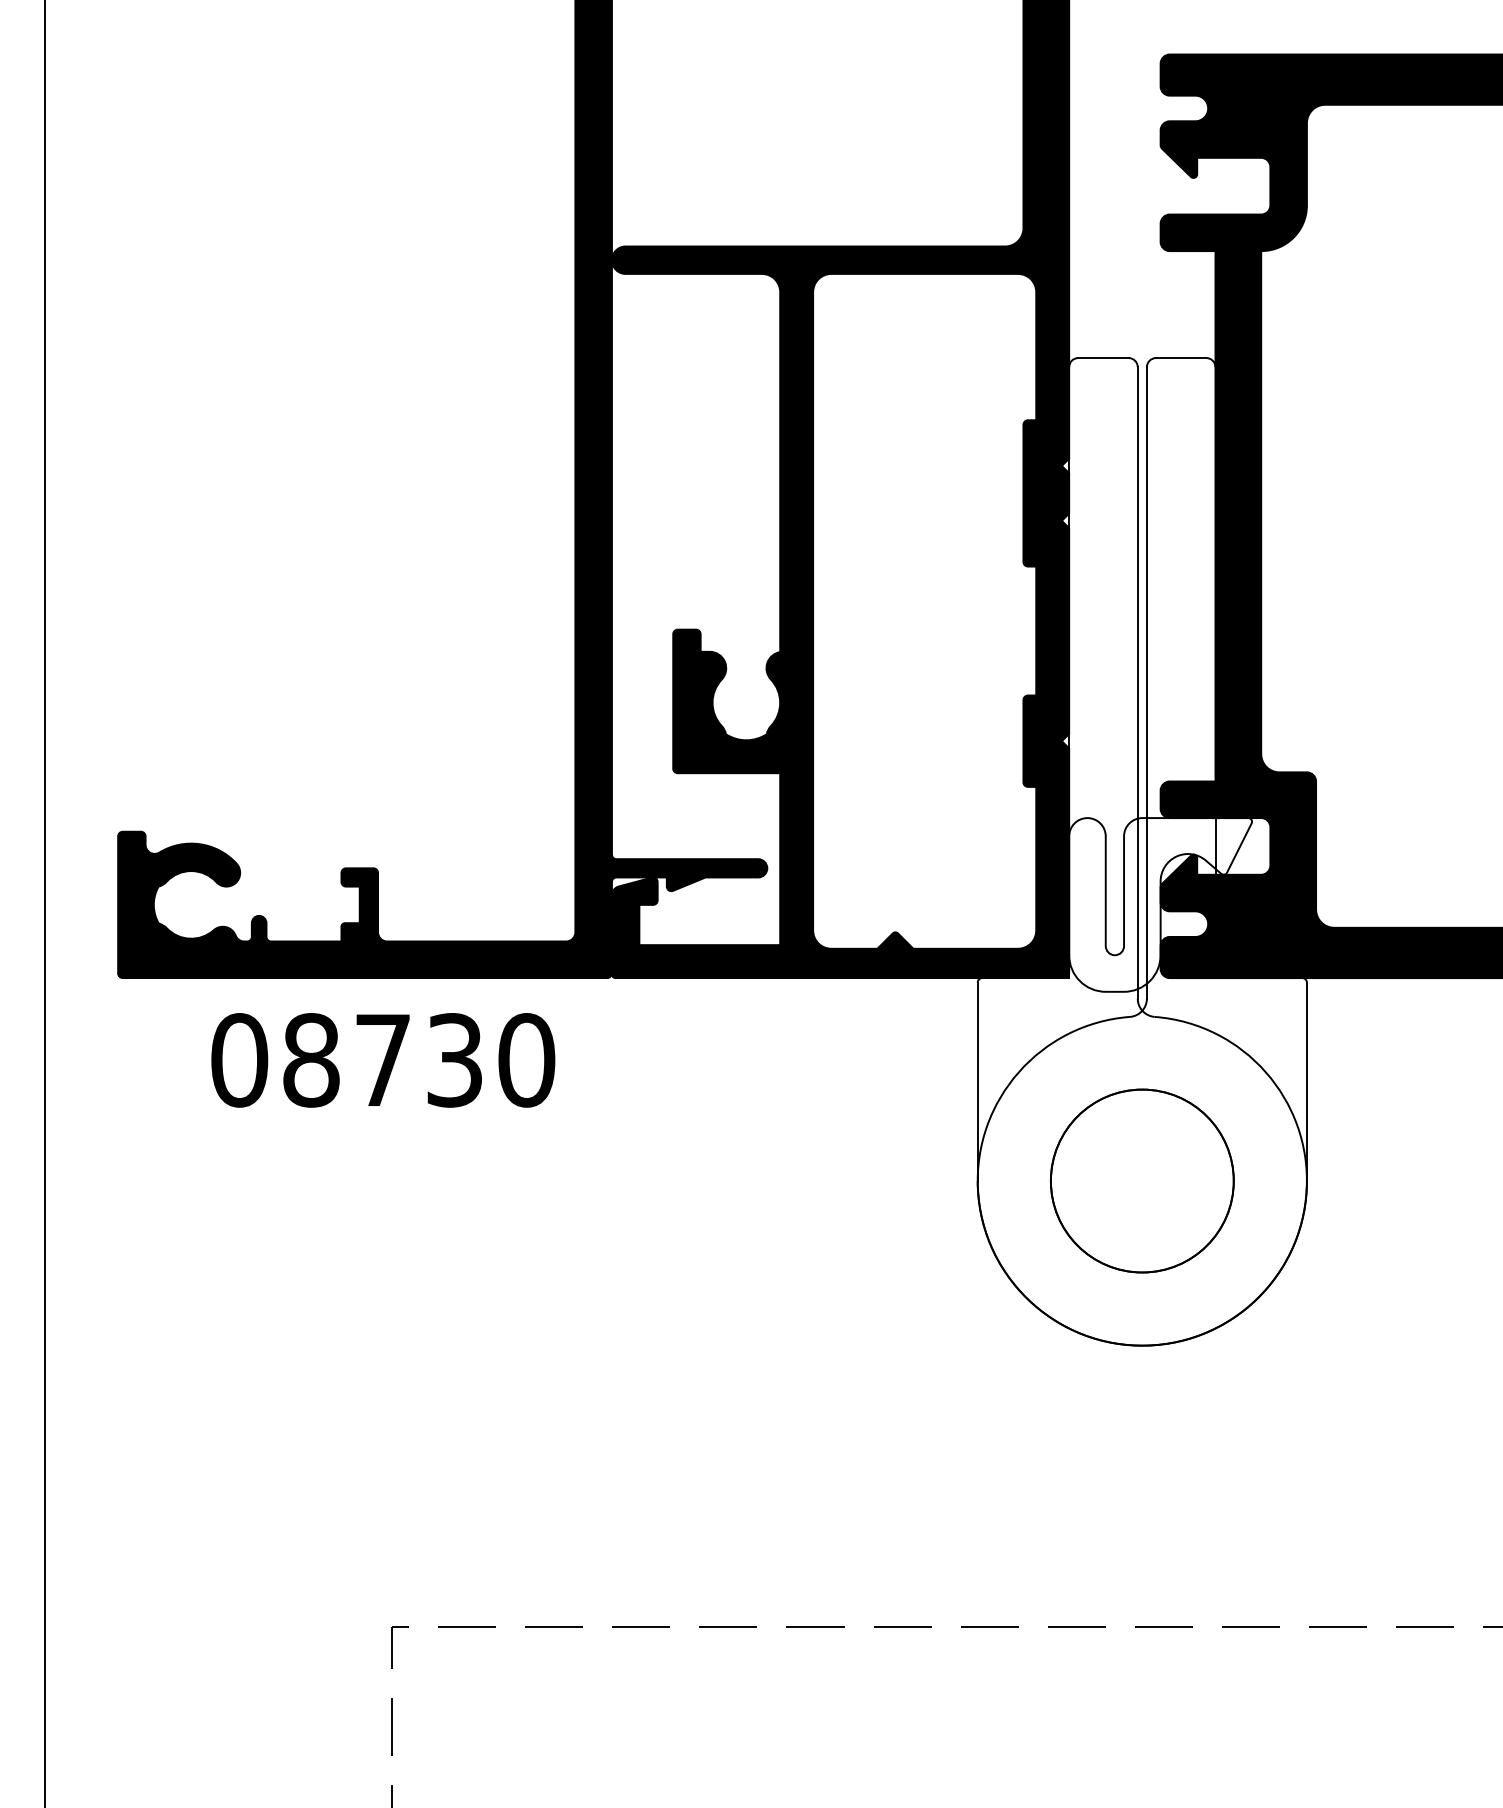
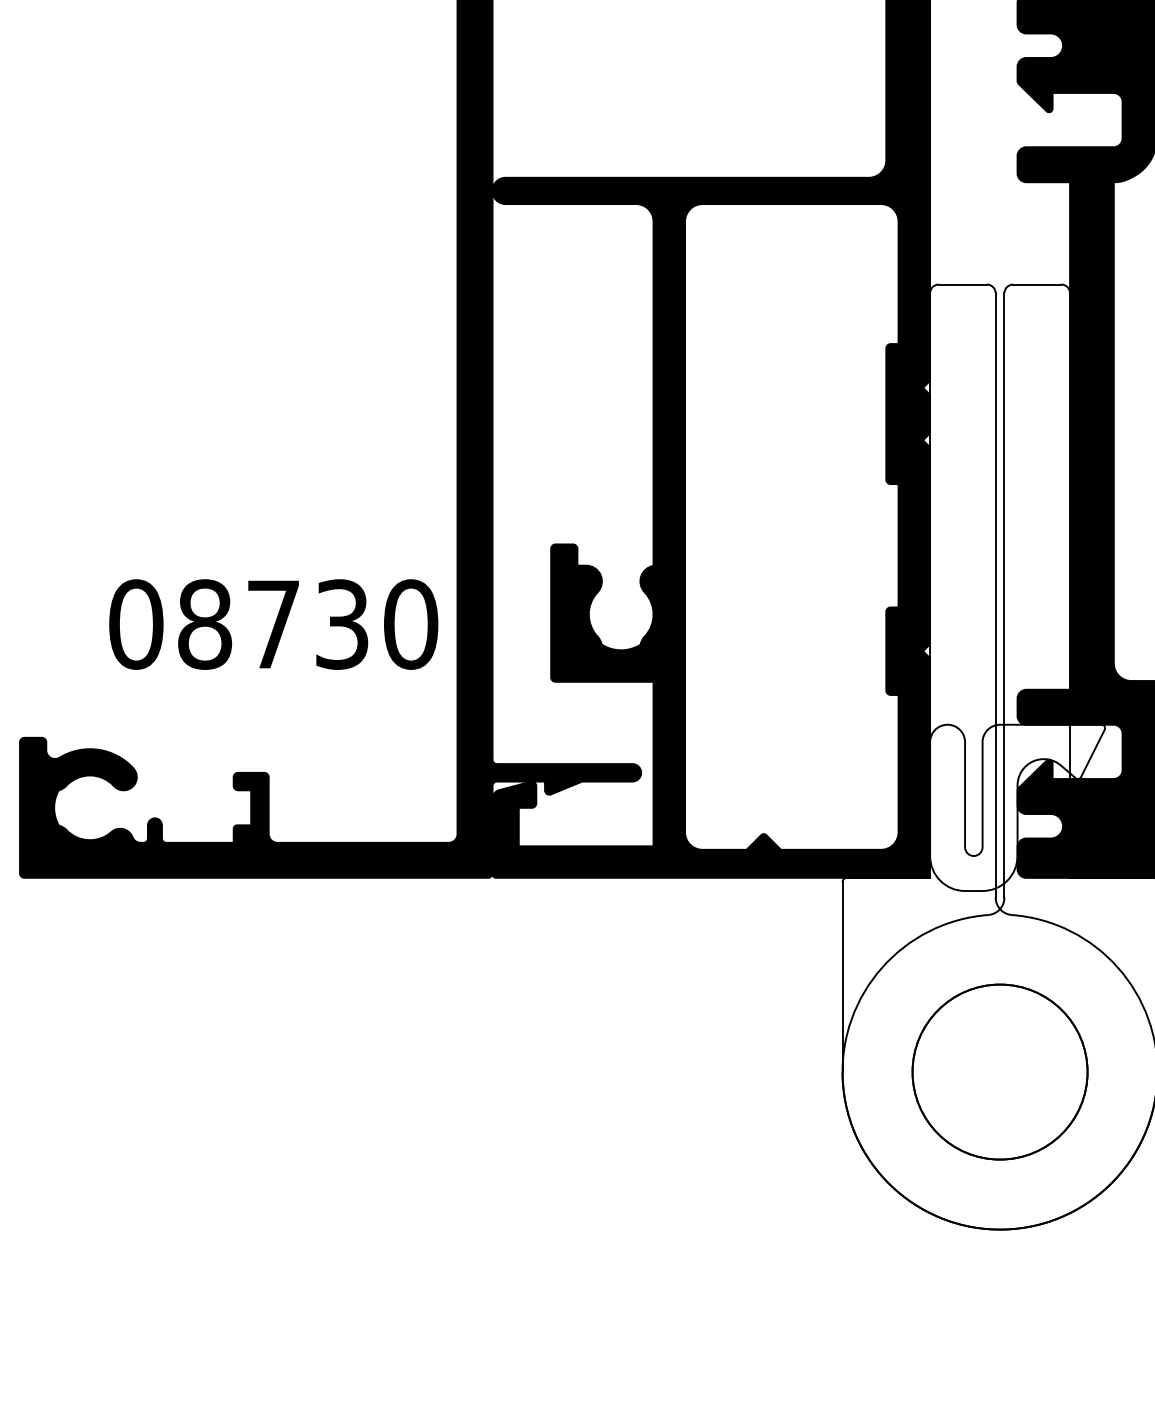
text: (383, 1060) -> (273, 624), moved

